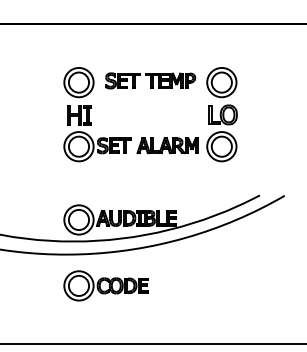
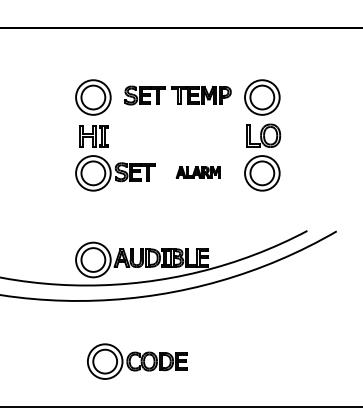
part: (167, 145) -> (198, 171), size x0.6
part: (105, 285) -> (136, 361), moved

